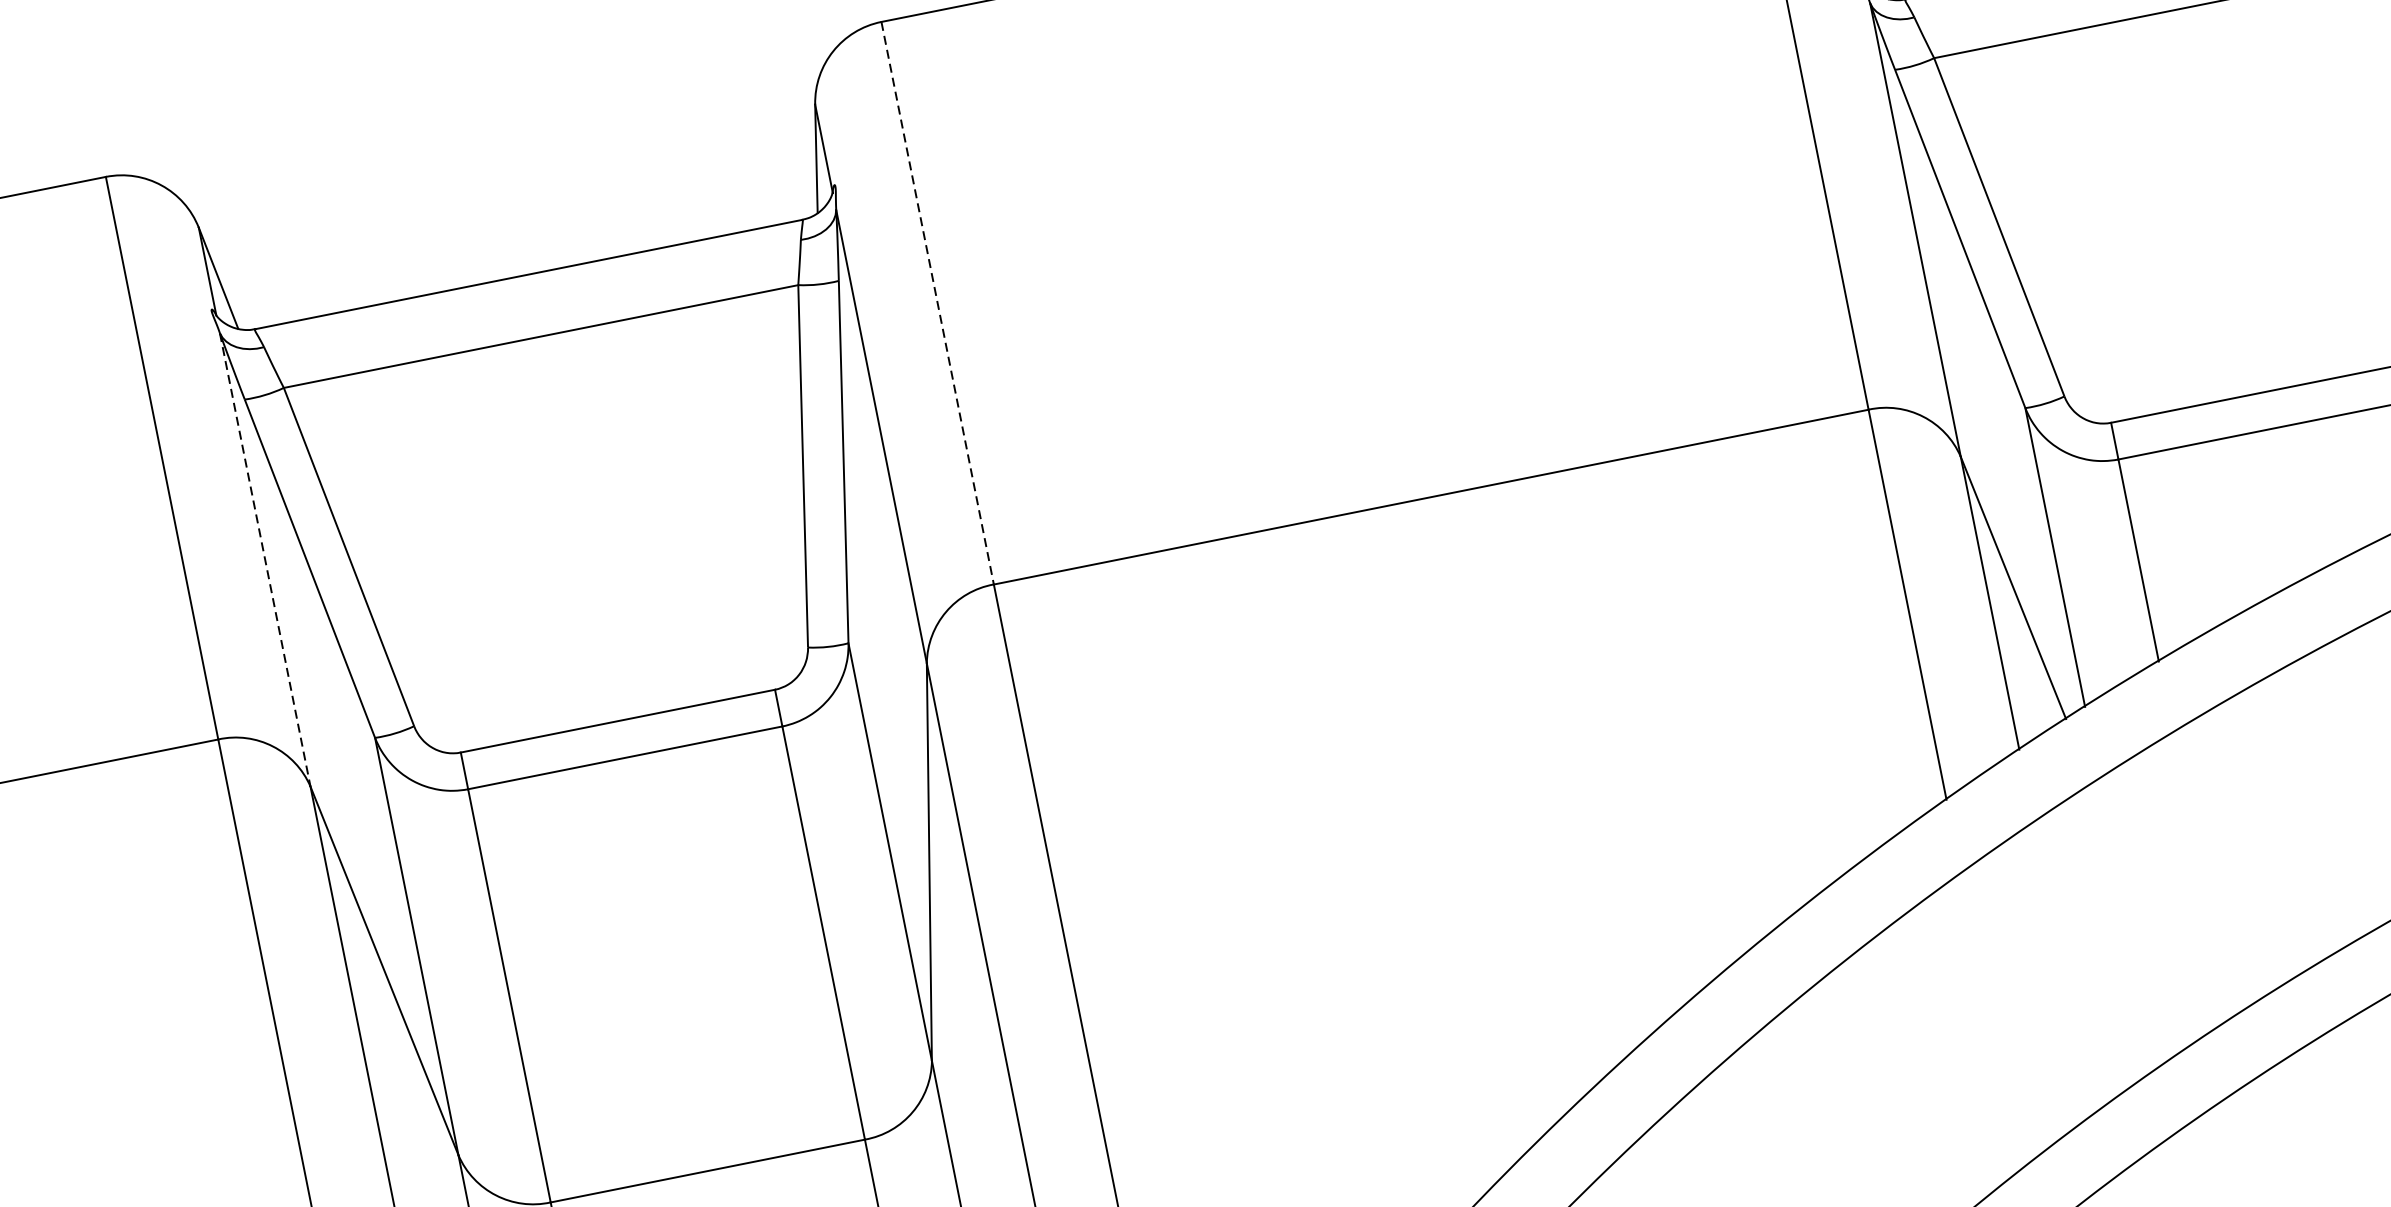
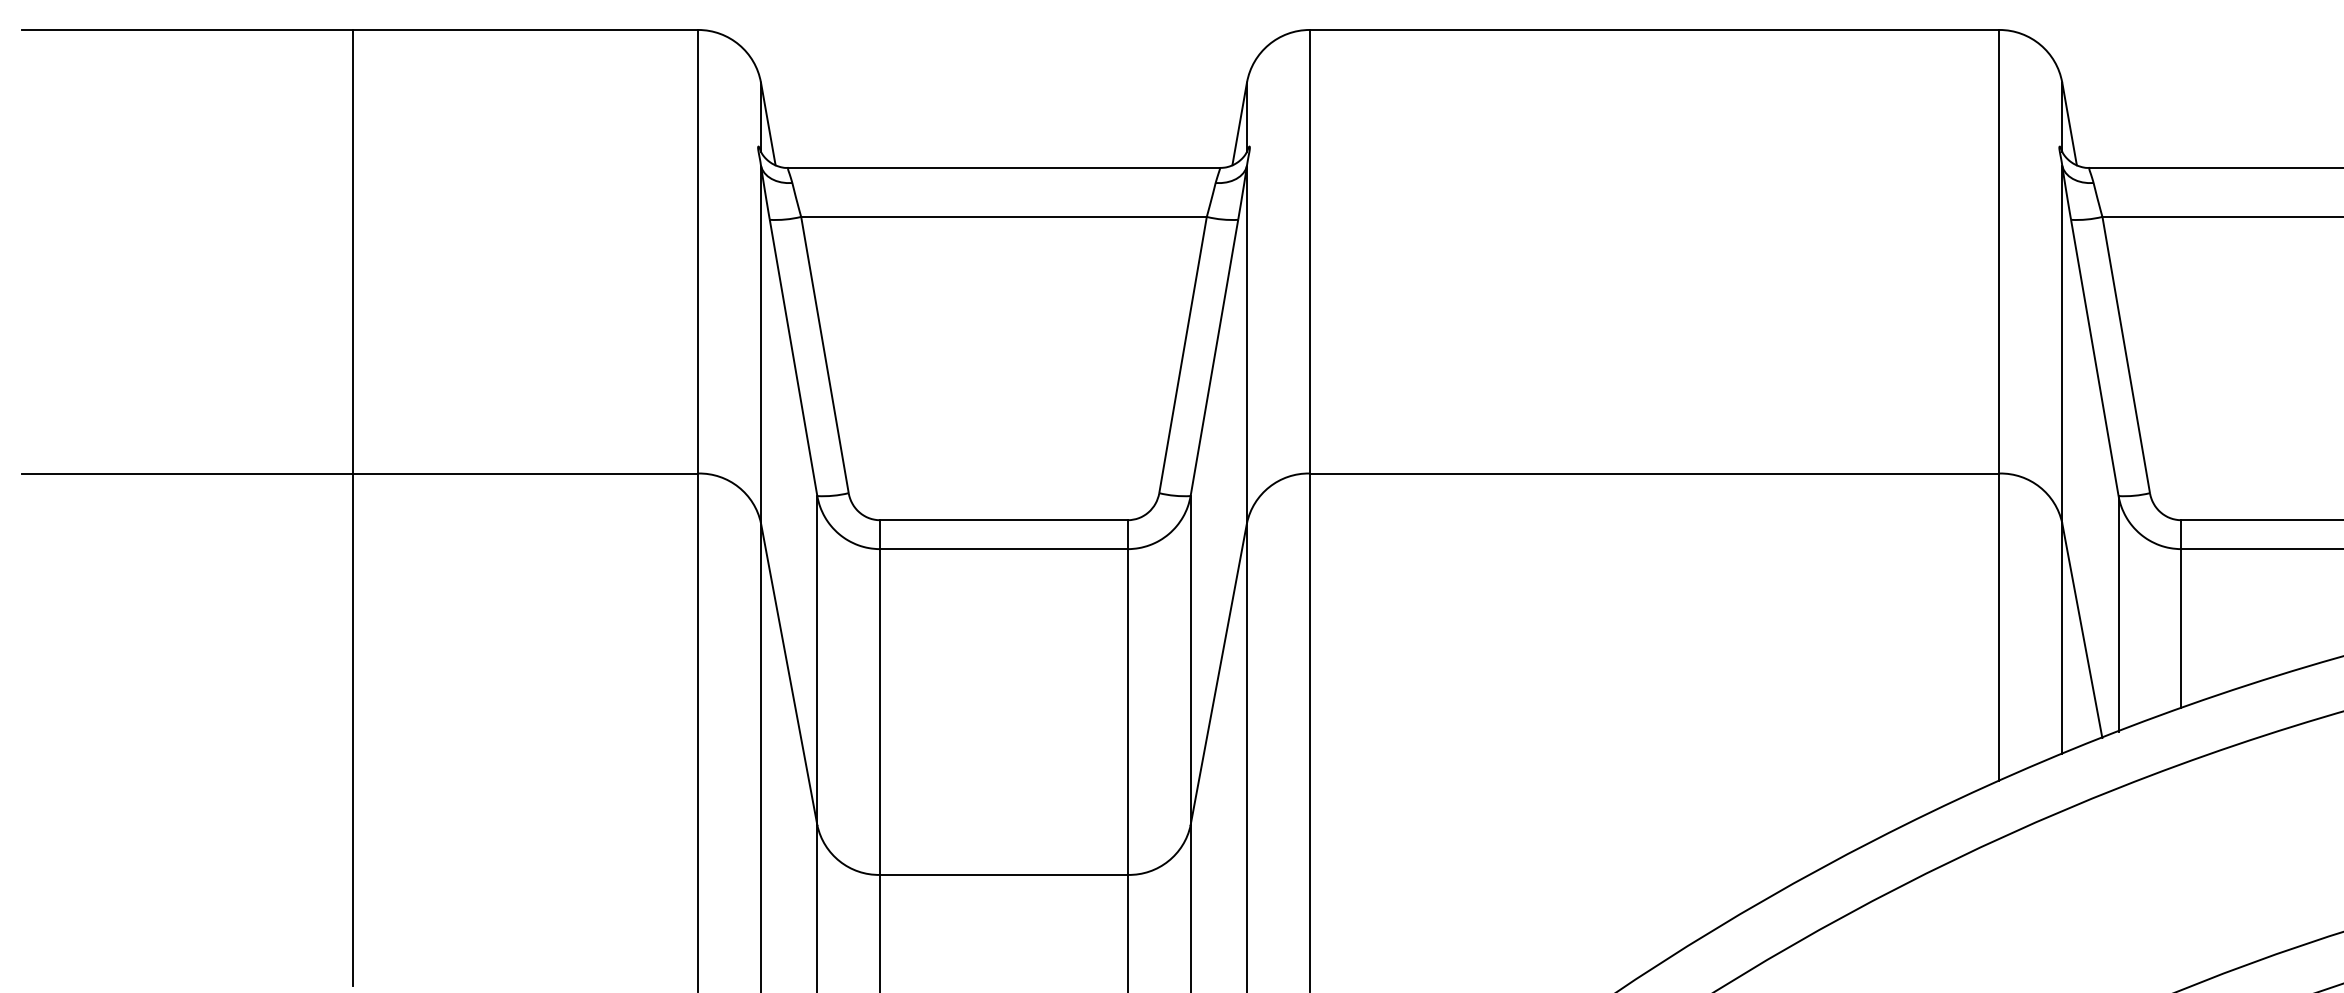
line: (937, 302) -> (1309, 251), dashed -> solid
line: (264, 560) -> (760, 344), dashed -> solid

